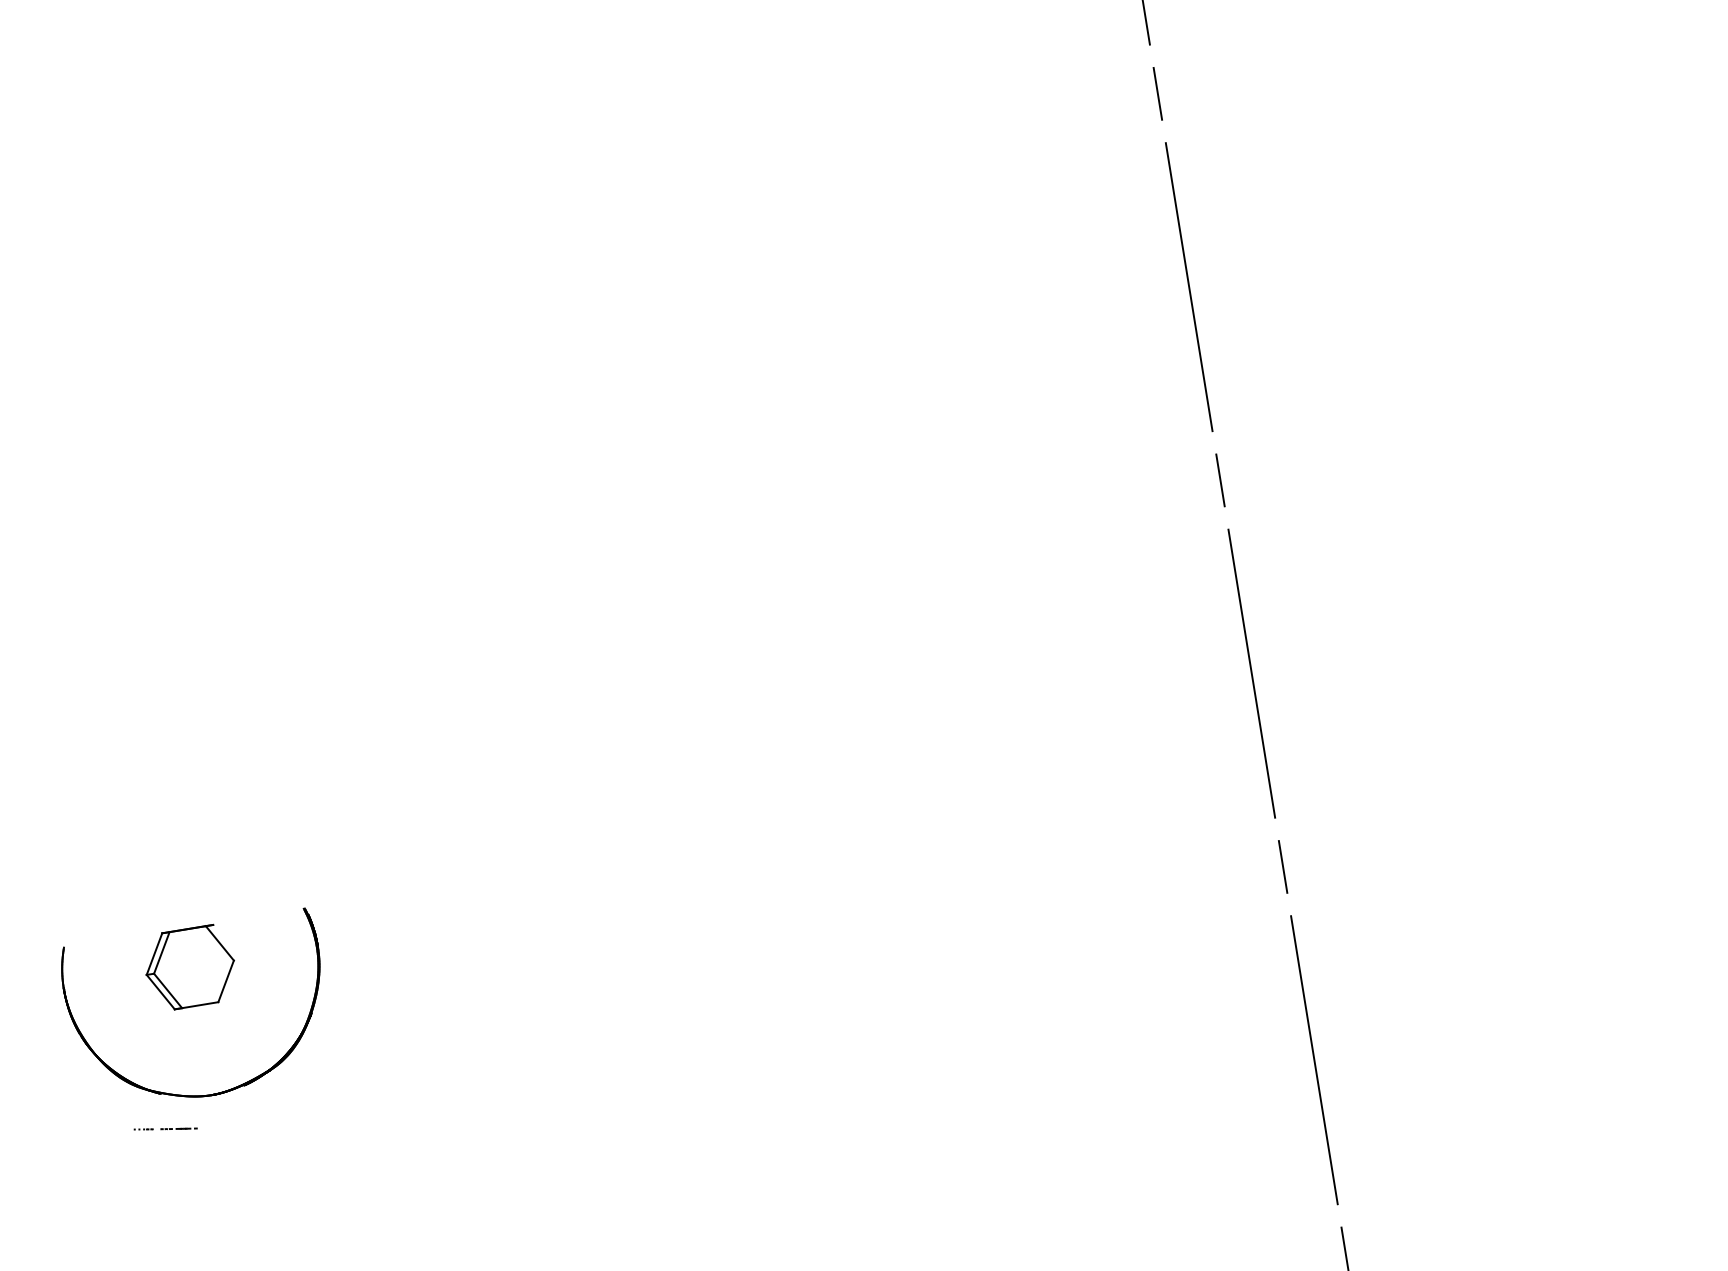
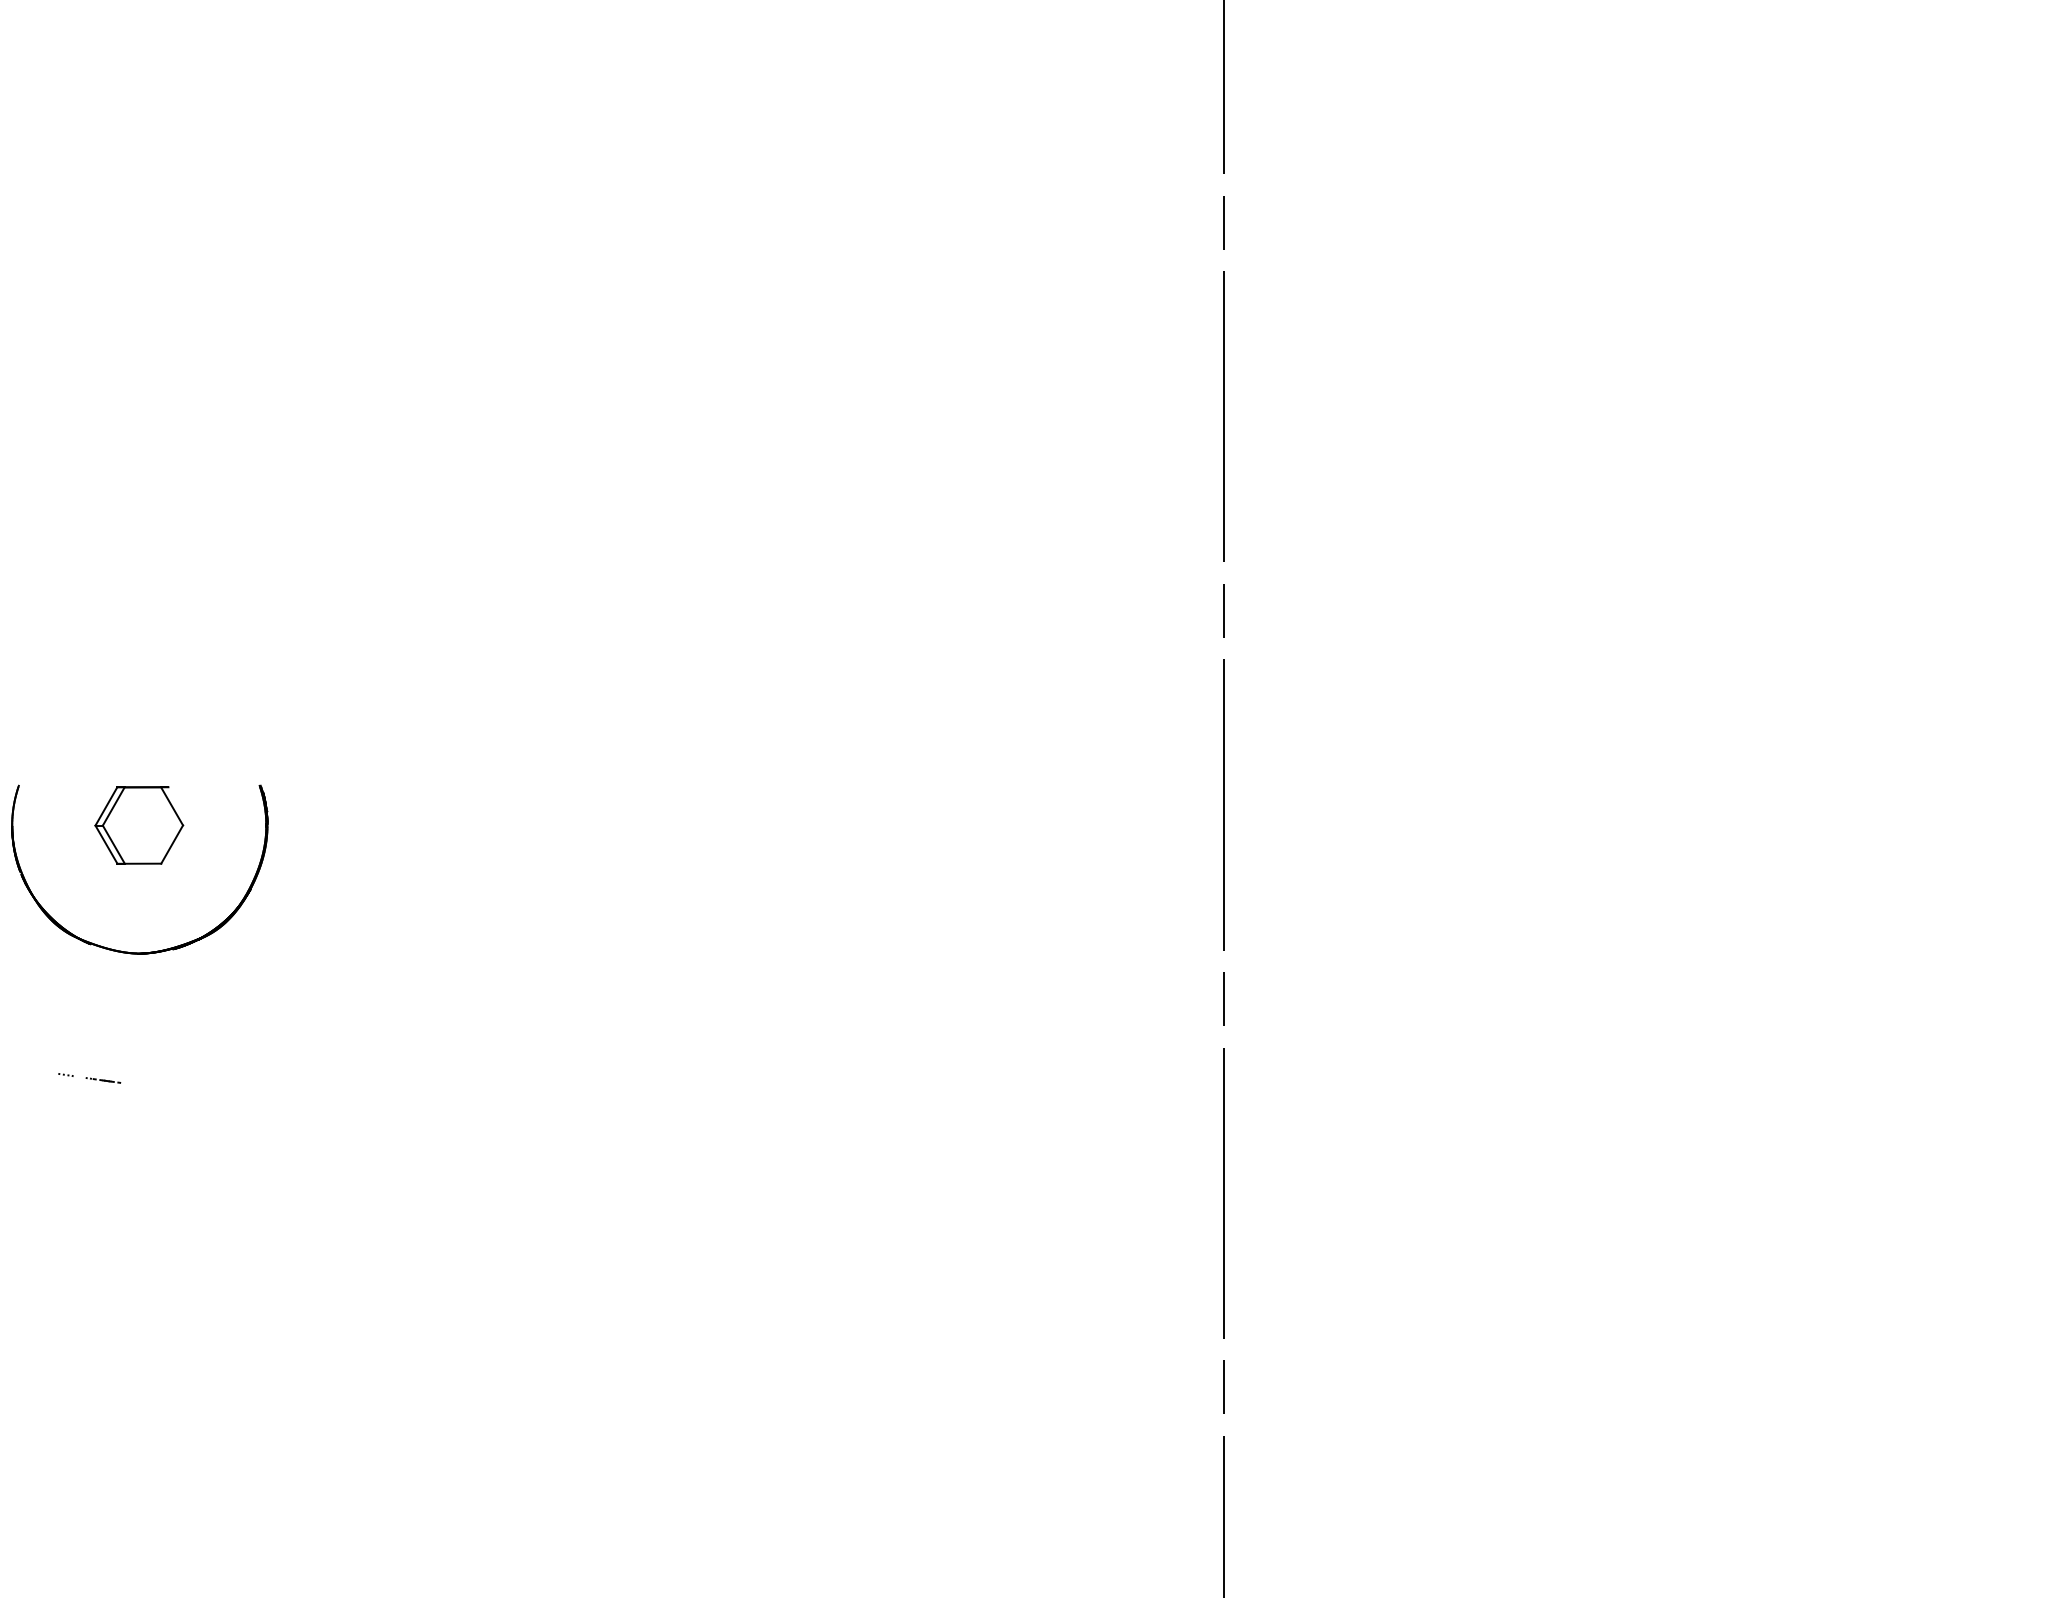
part: (197, 1011) -> (139, 869), moved

